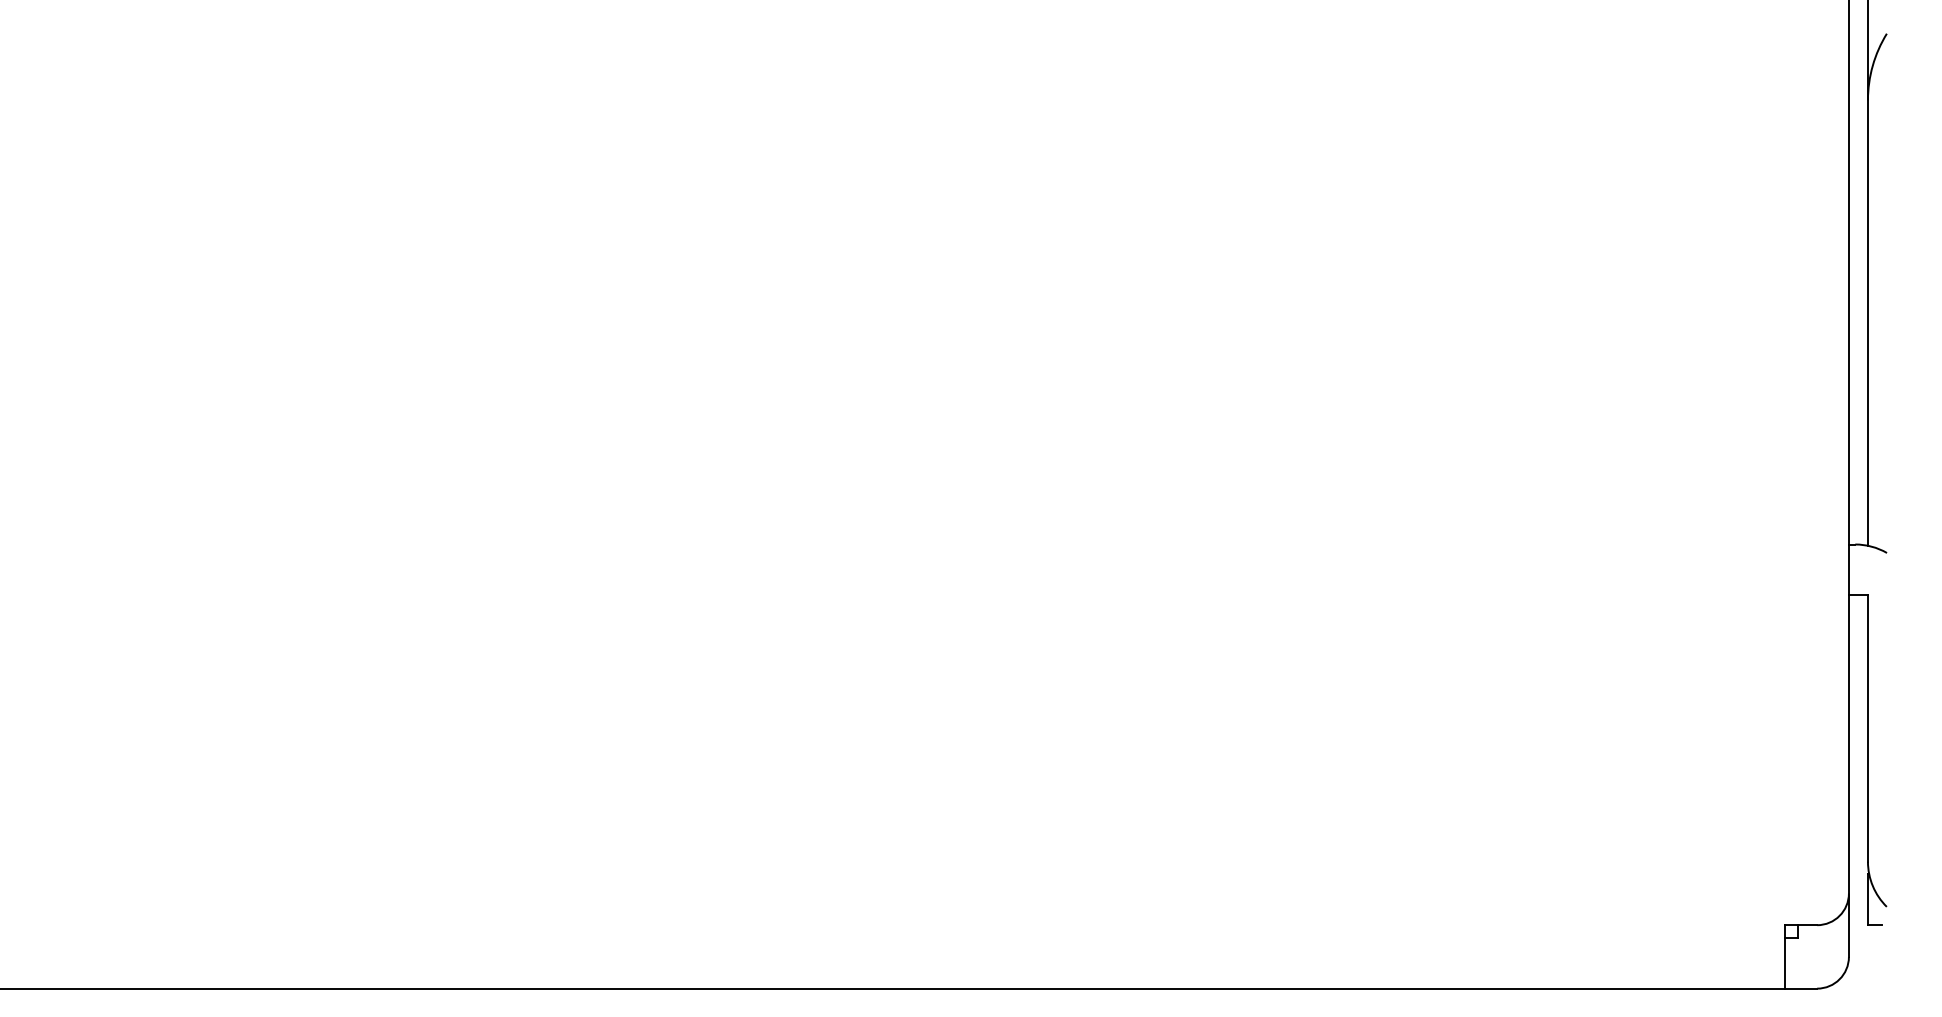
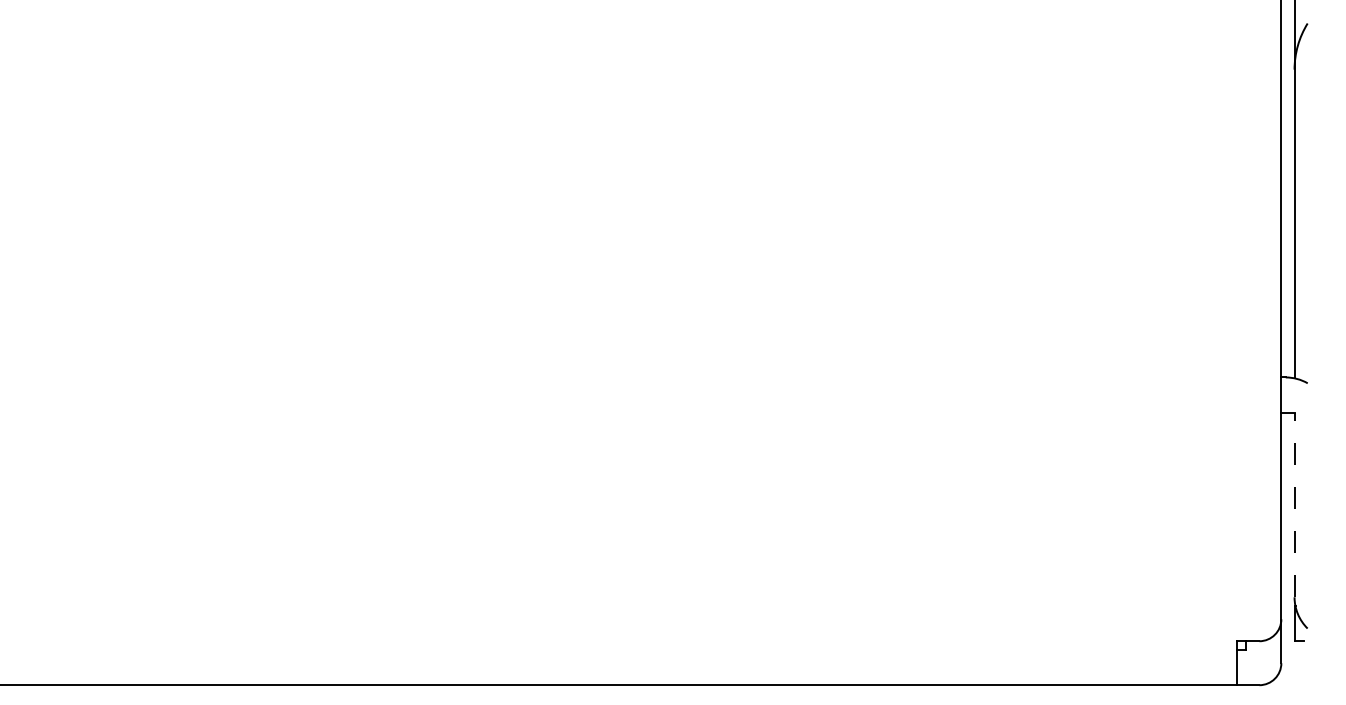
line: (1867, 727) -> (1294, 504), solid -> dashed

